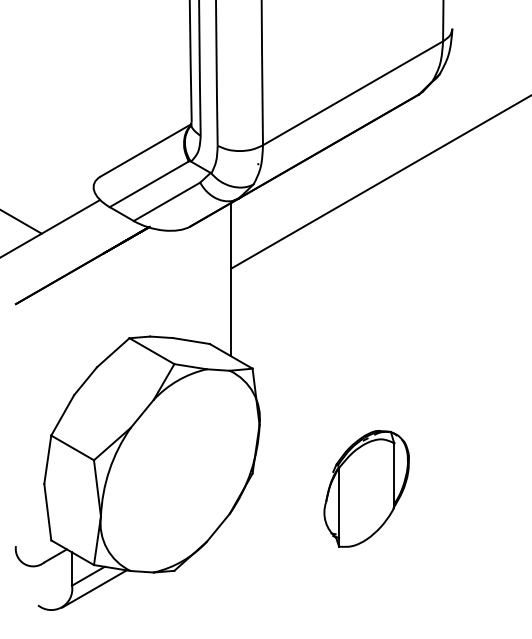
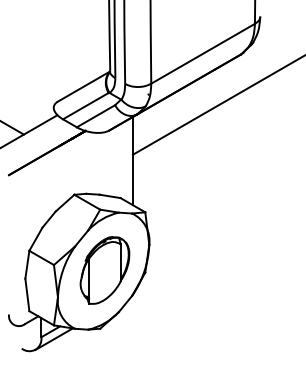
part: (365, 488) -> (104, 270), moved

